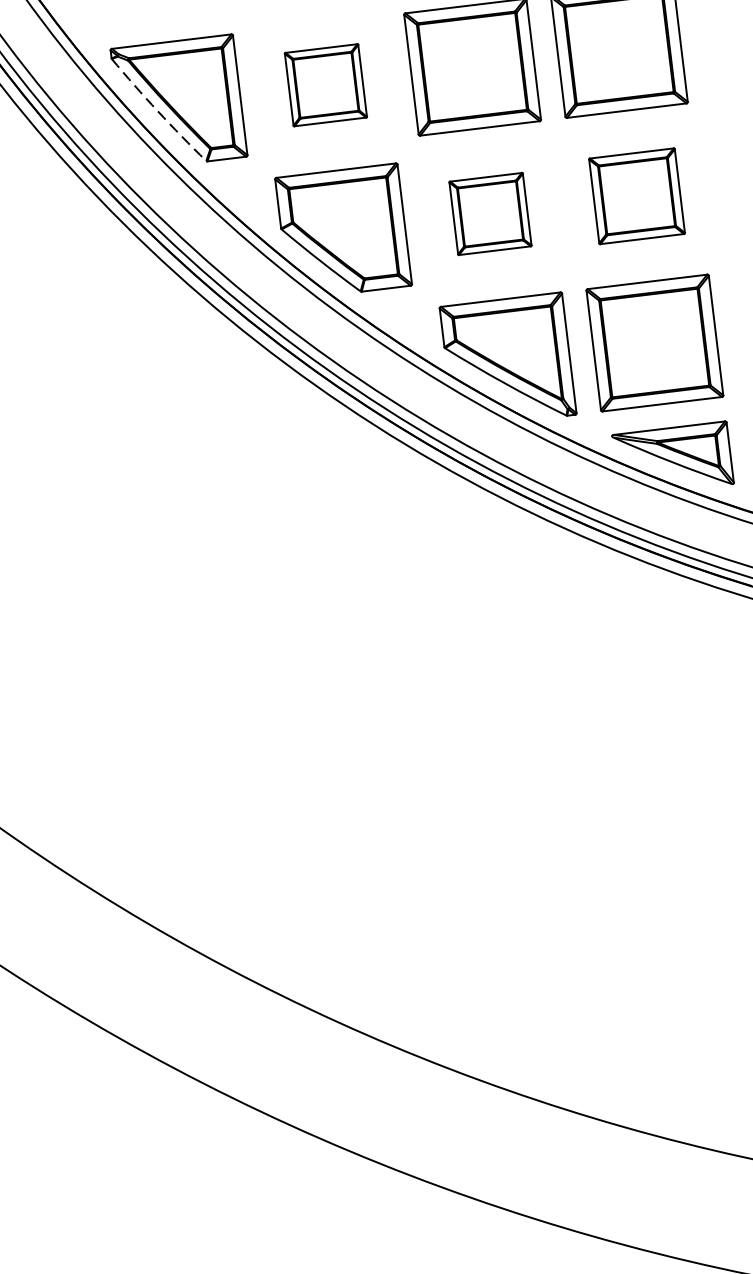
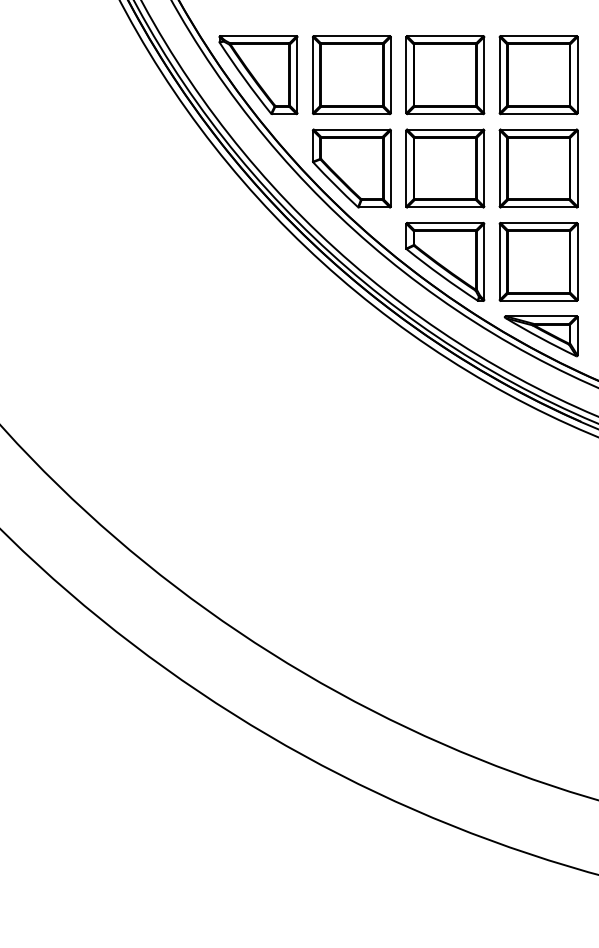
part: (325, 85) -> (351, 75), size x1.67
arc: (157, 110) -> (244, 78), dashed -> solid
part: (636, 196) -> (538, 168), size x1.43
part: (490, 213) -> (445, 168), size x1.67

